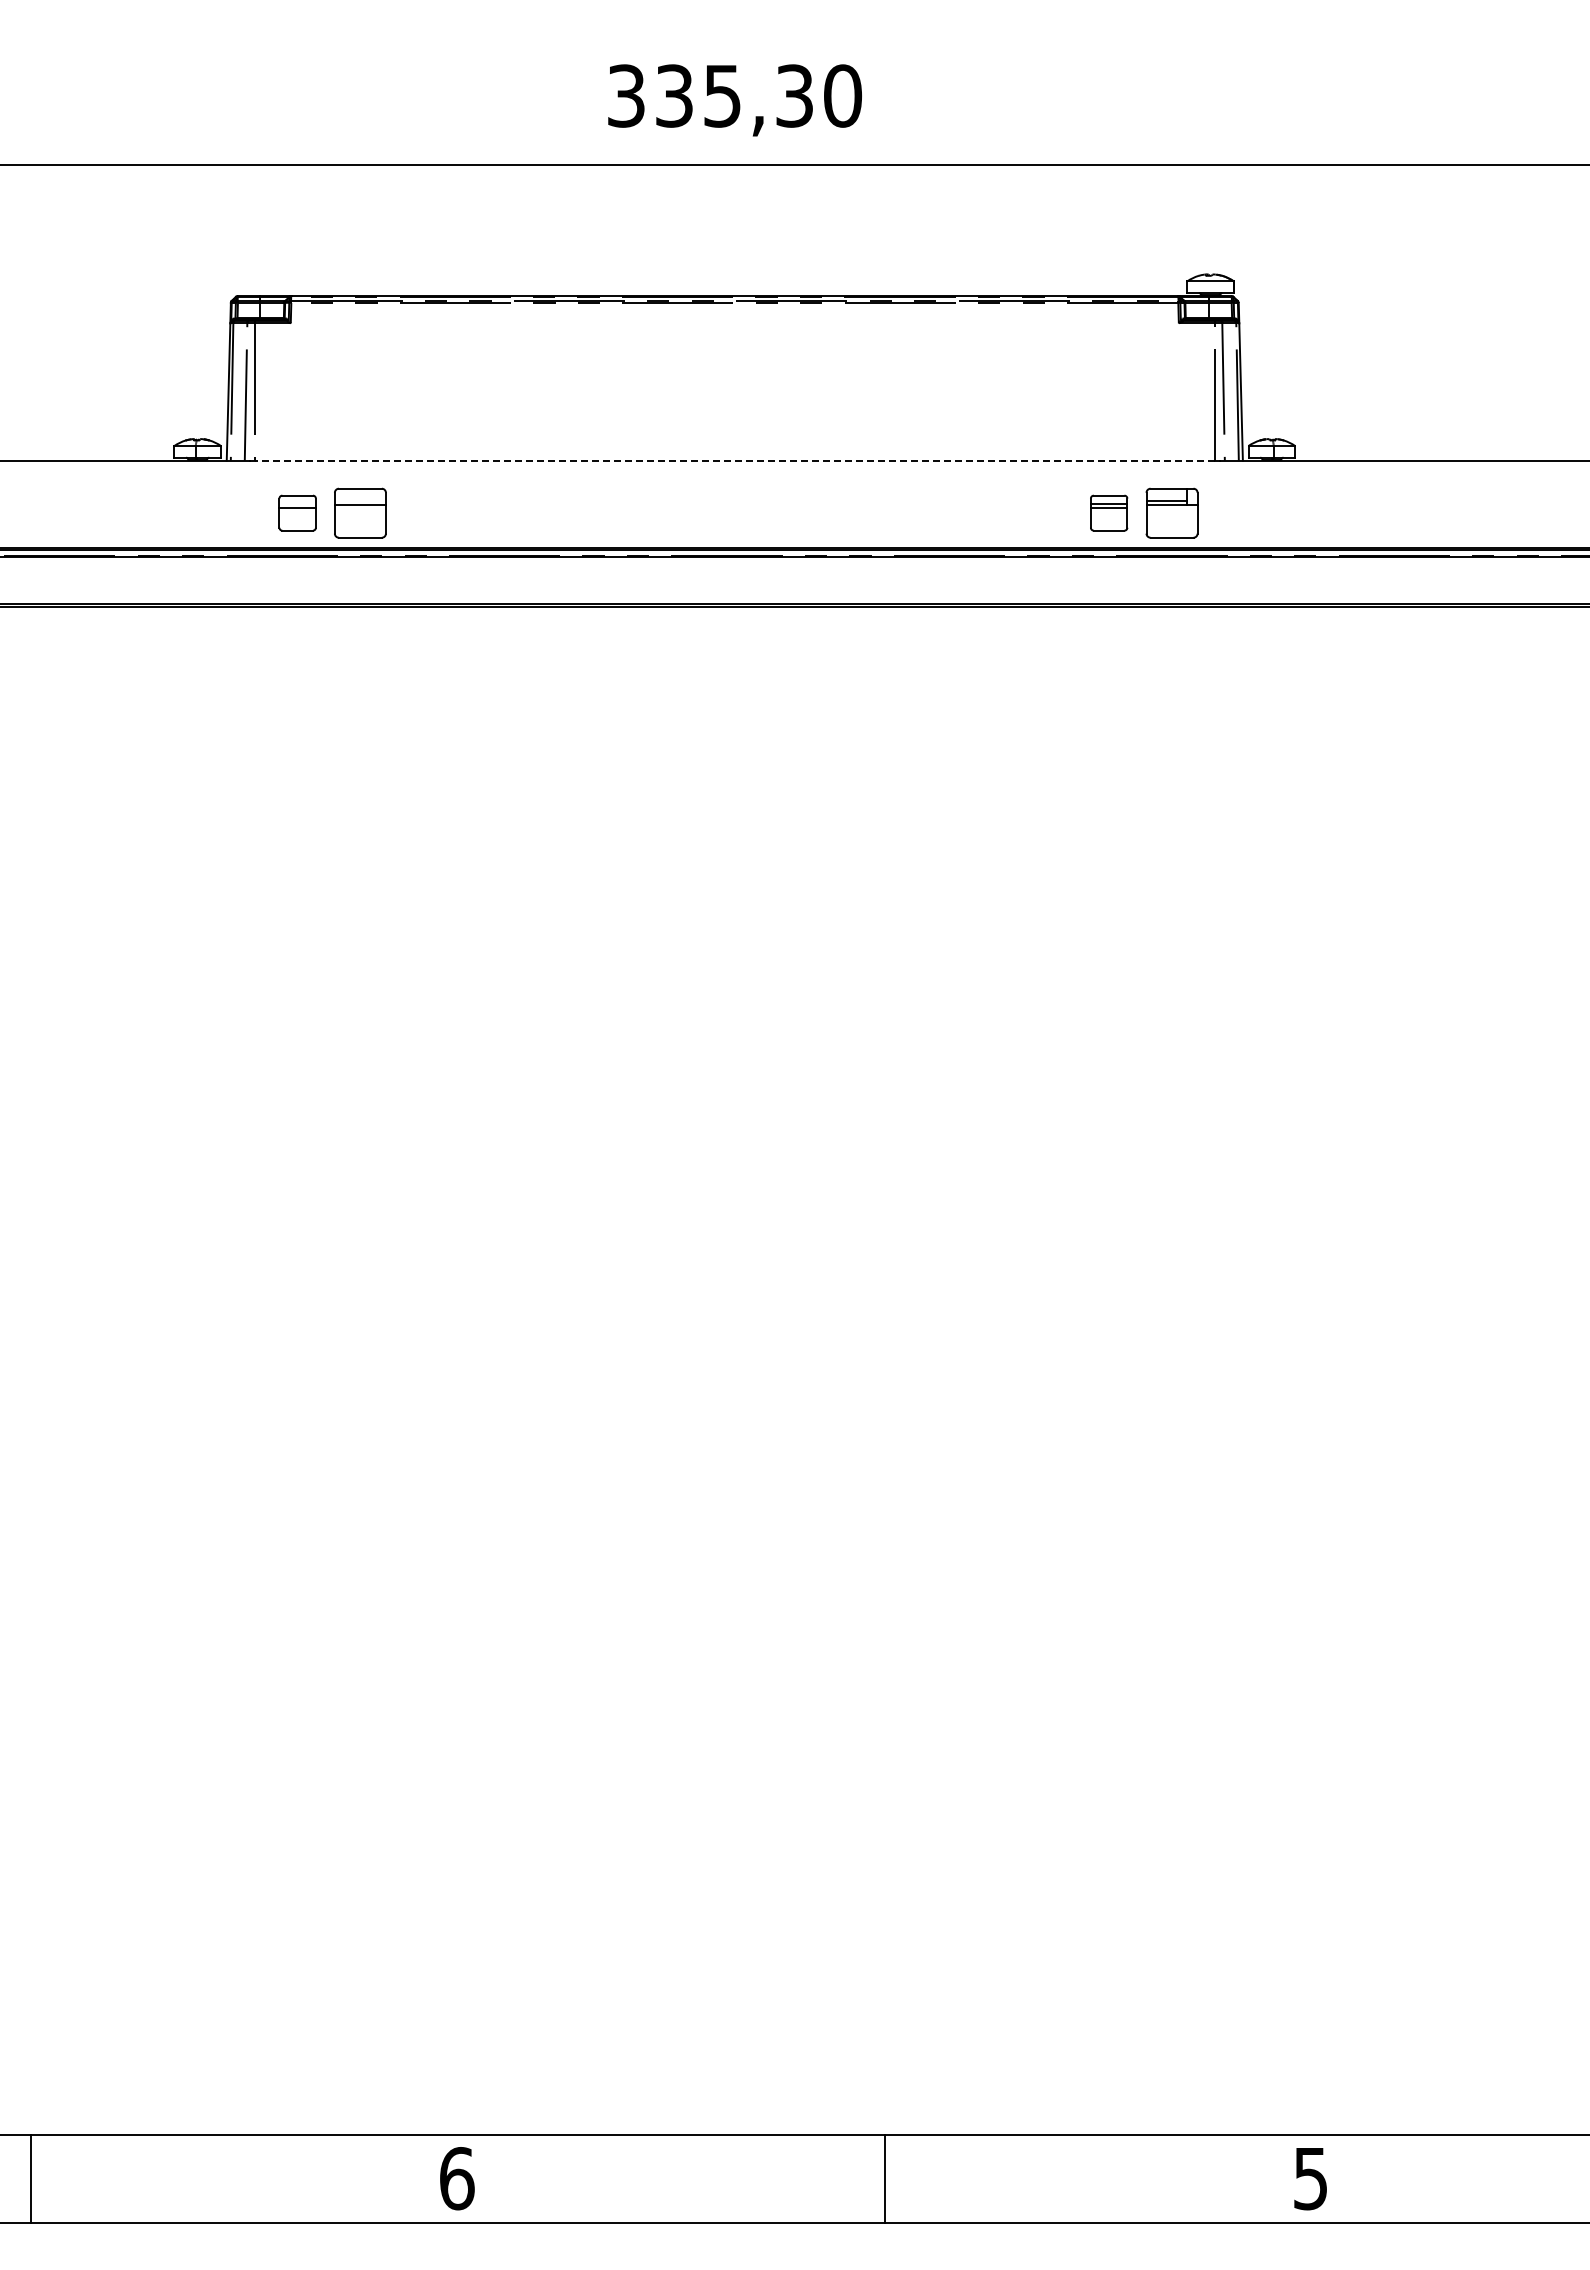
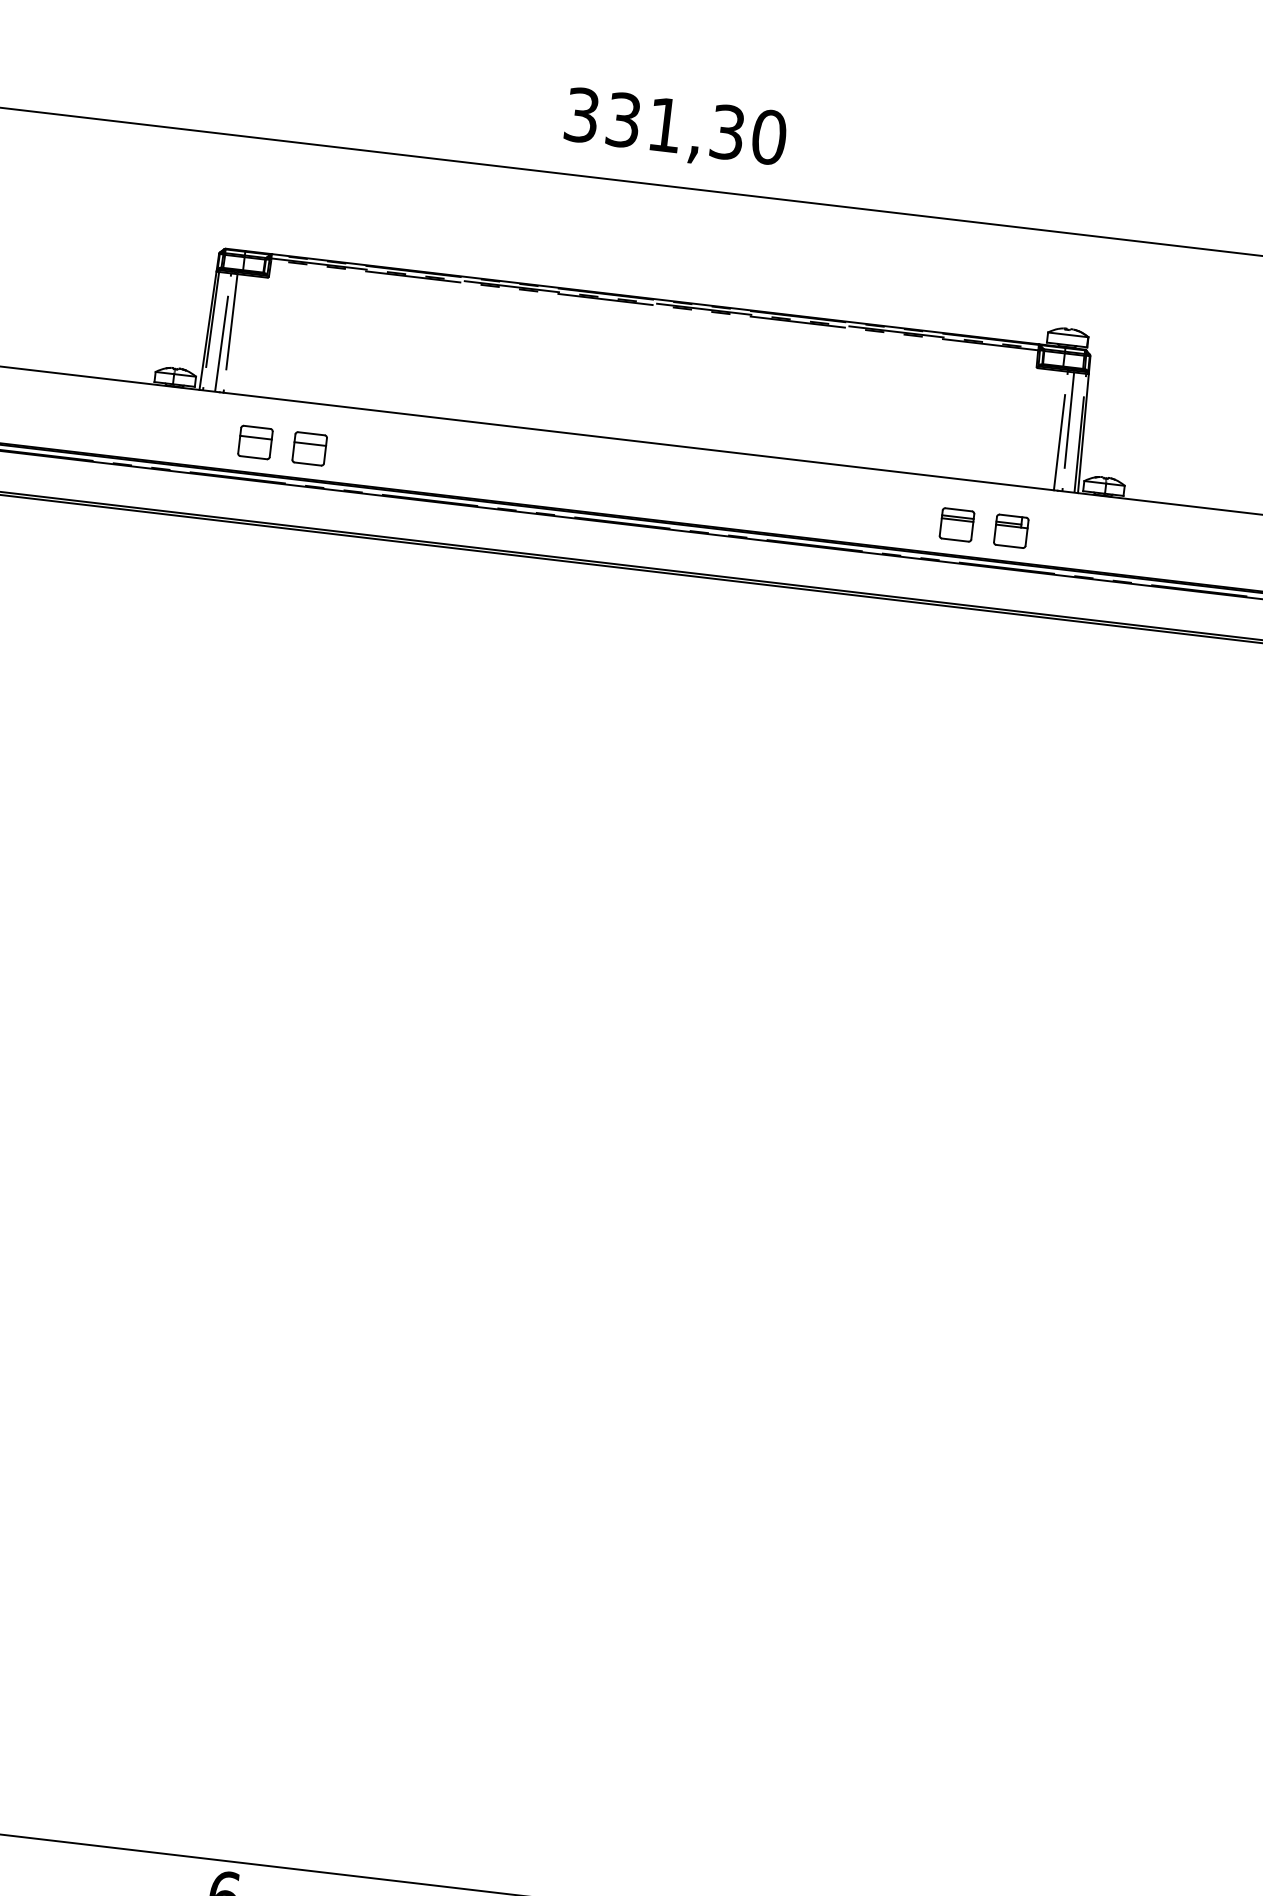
text: (722, 96) -> (665, 125), 335,30 -> 331,30
line: (734, 460) -> (638, 441), dashed -> solid
part: (360, 512) -> (309, 448), size x0.71
part: (1171, 512) -> (1011, 530), size x0.71

